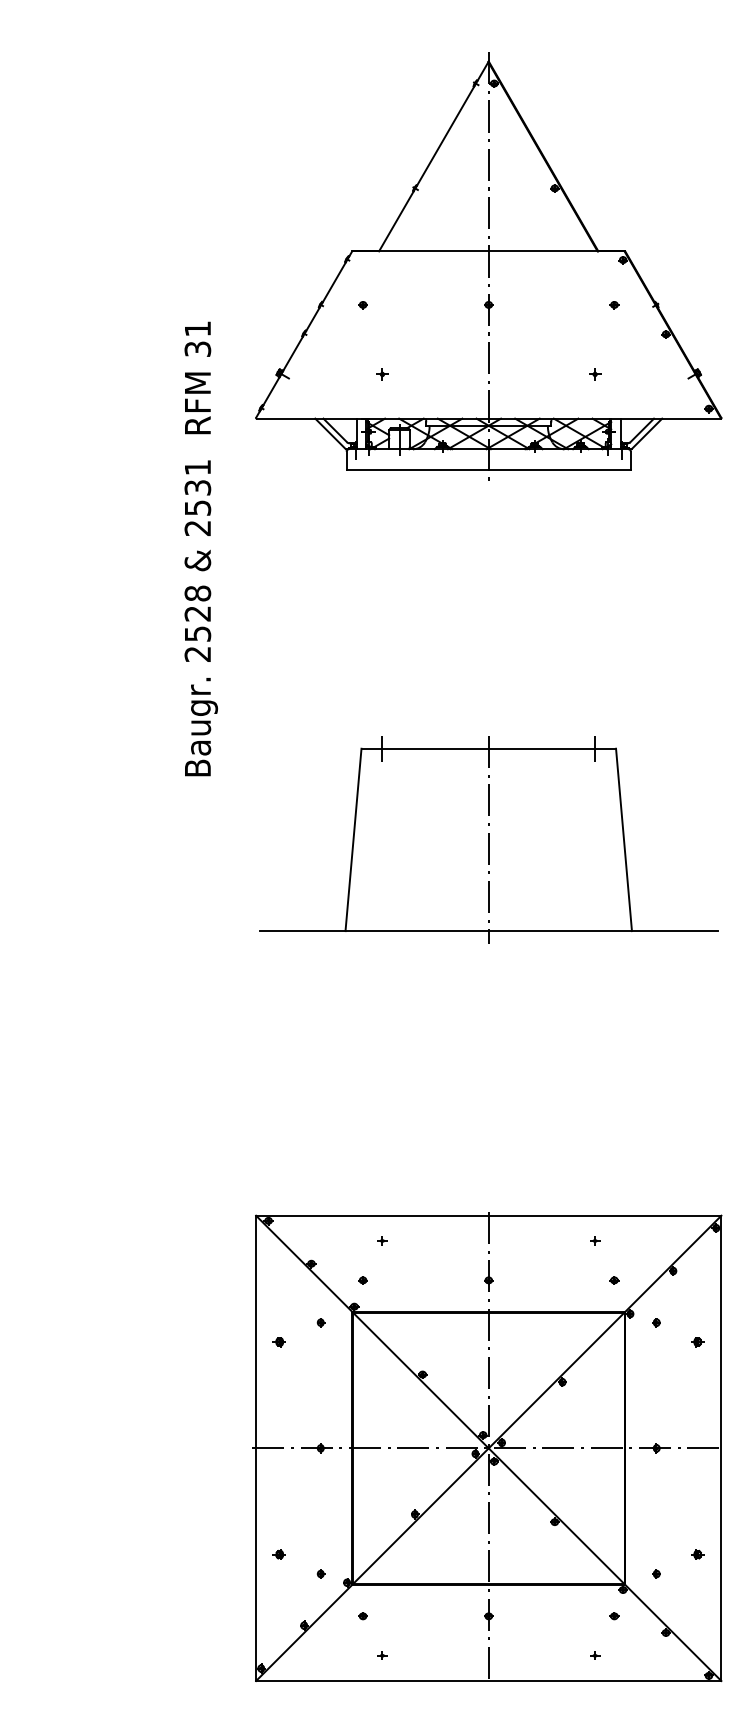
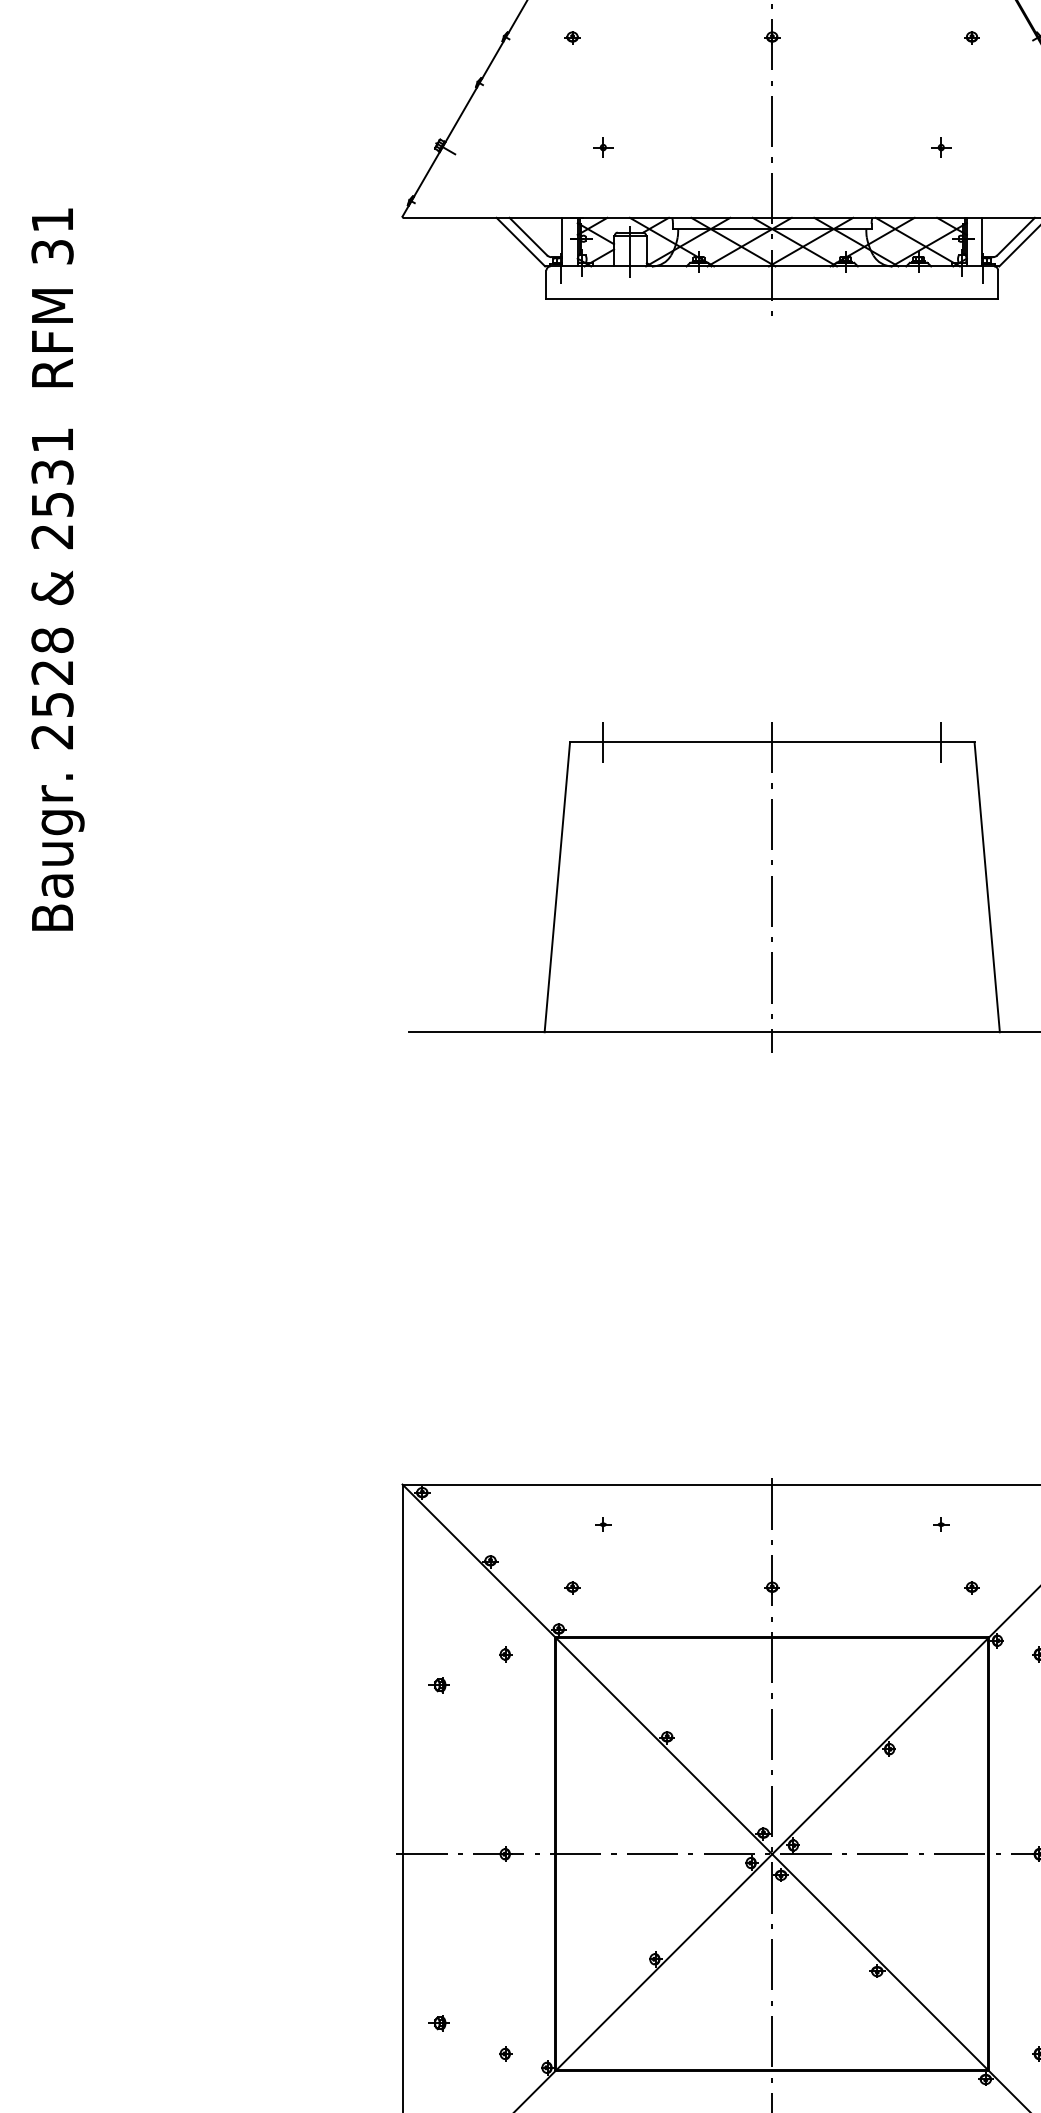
text: (200, 548) -> (56, 568), moved

